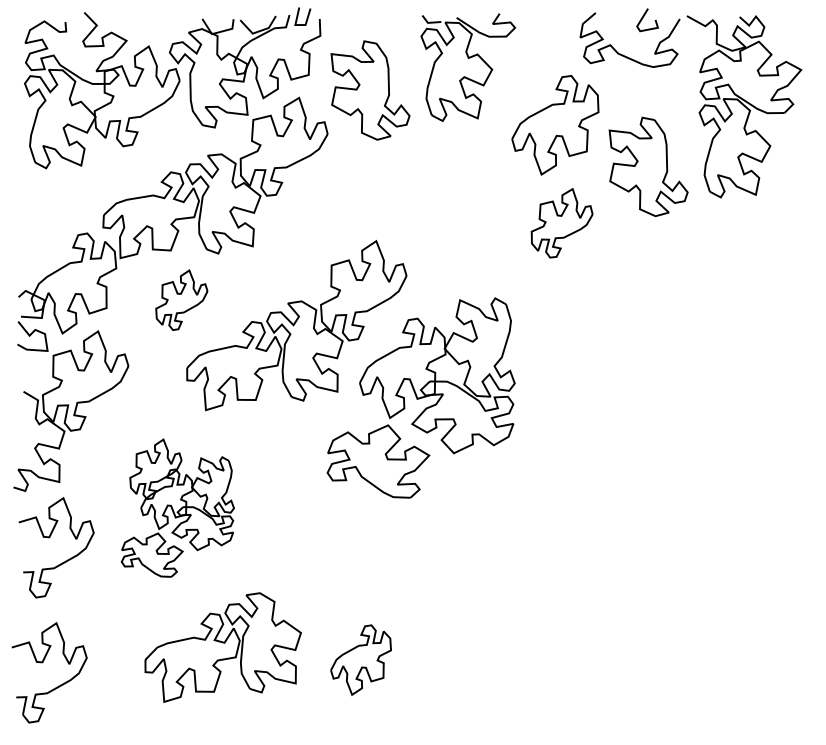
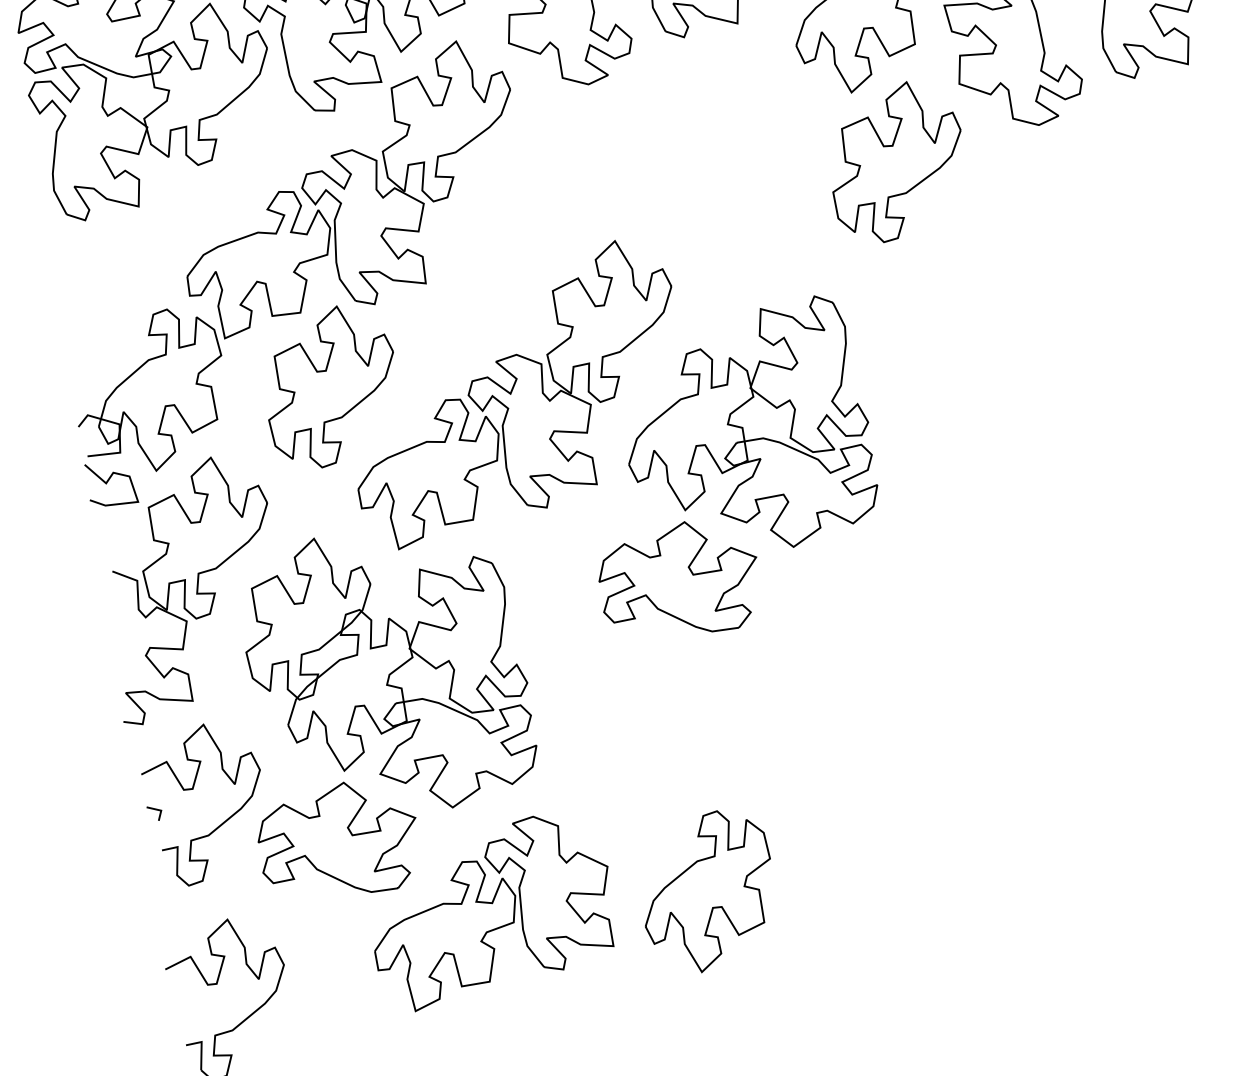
part: (561, 223) -> (895, 162), size x1.43
part: (181, 299) -> (330, 385), size x1.67
part: (177, 507) -> (382, 707), size x1.67
line: (24, 547) -> (157, 811), added
part: (360, 659) -> (706, 891), size x1.43

